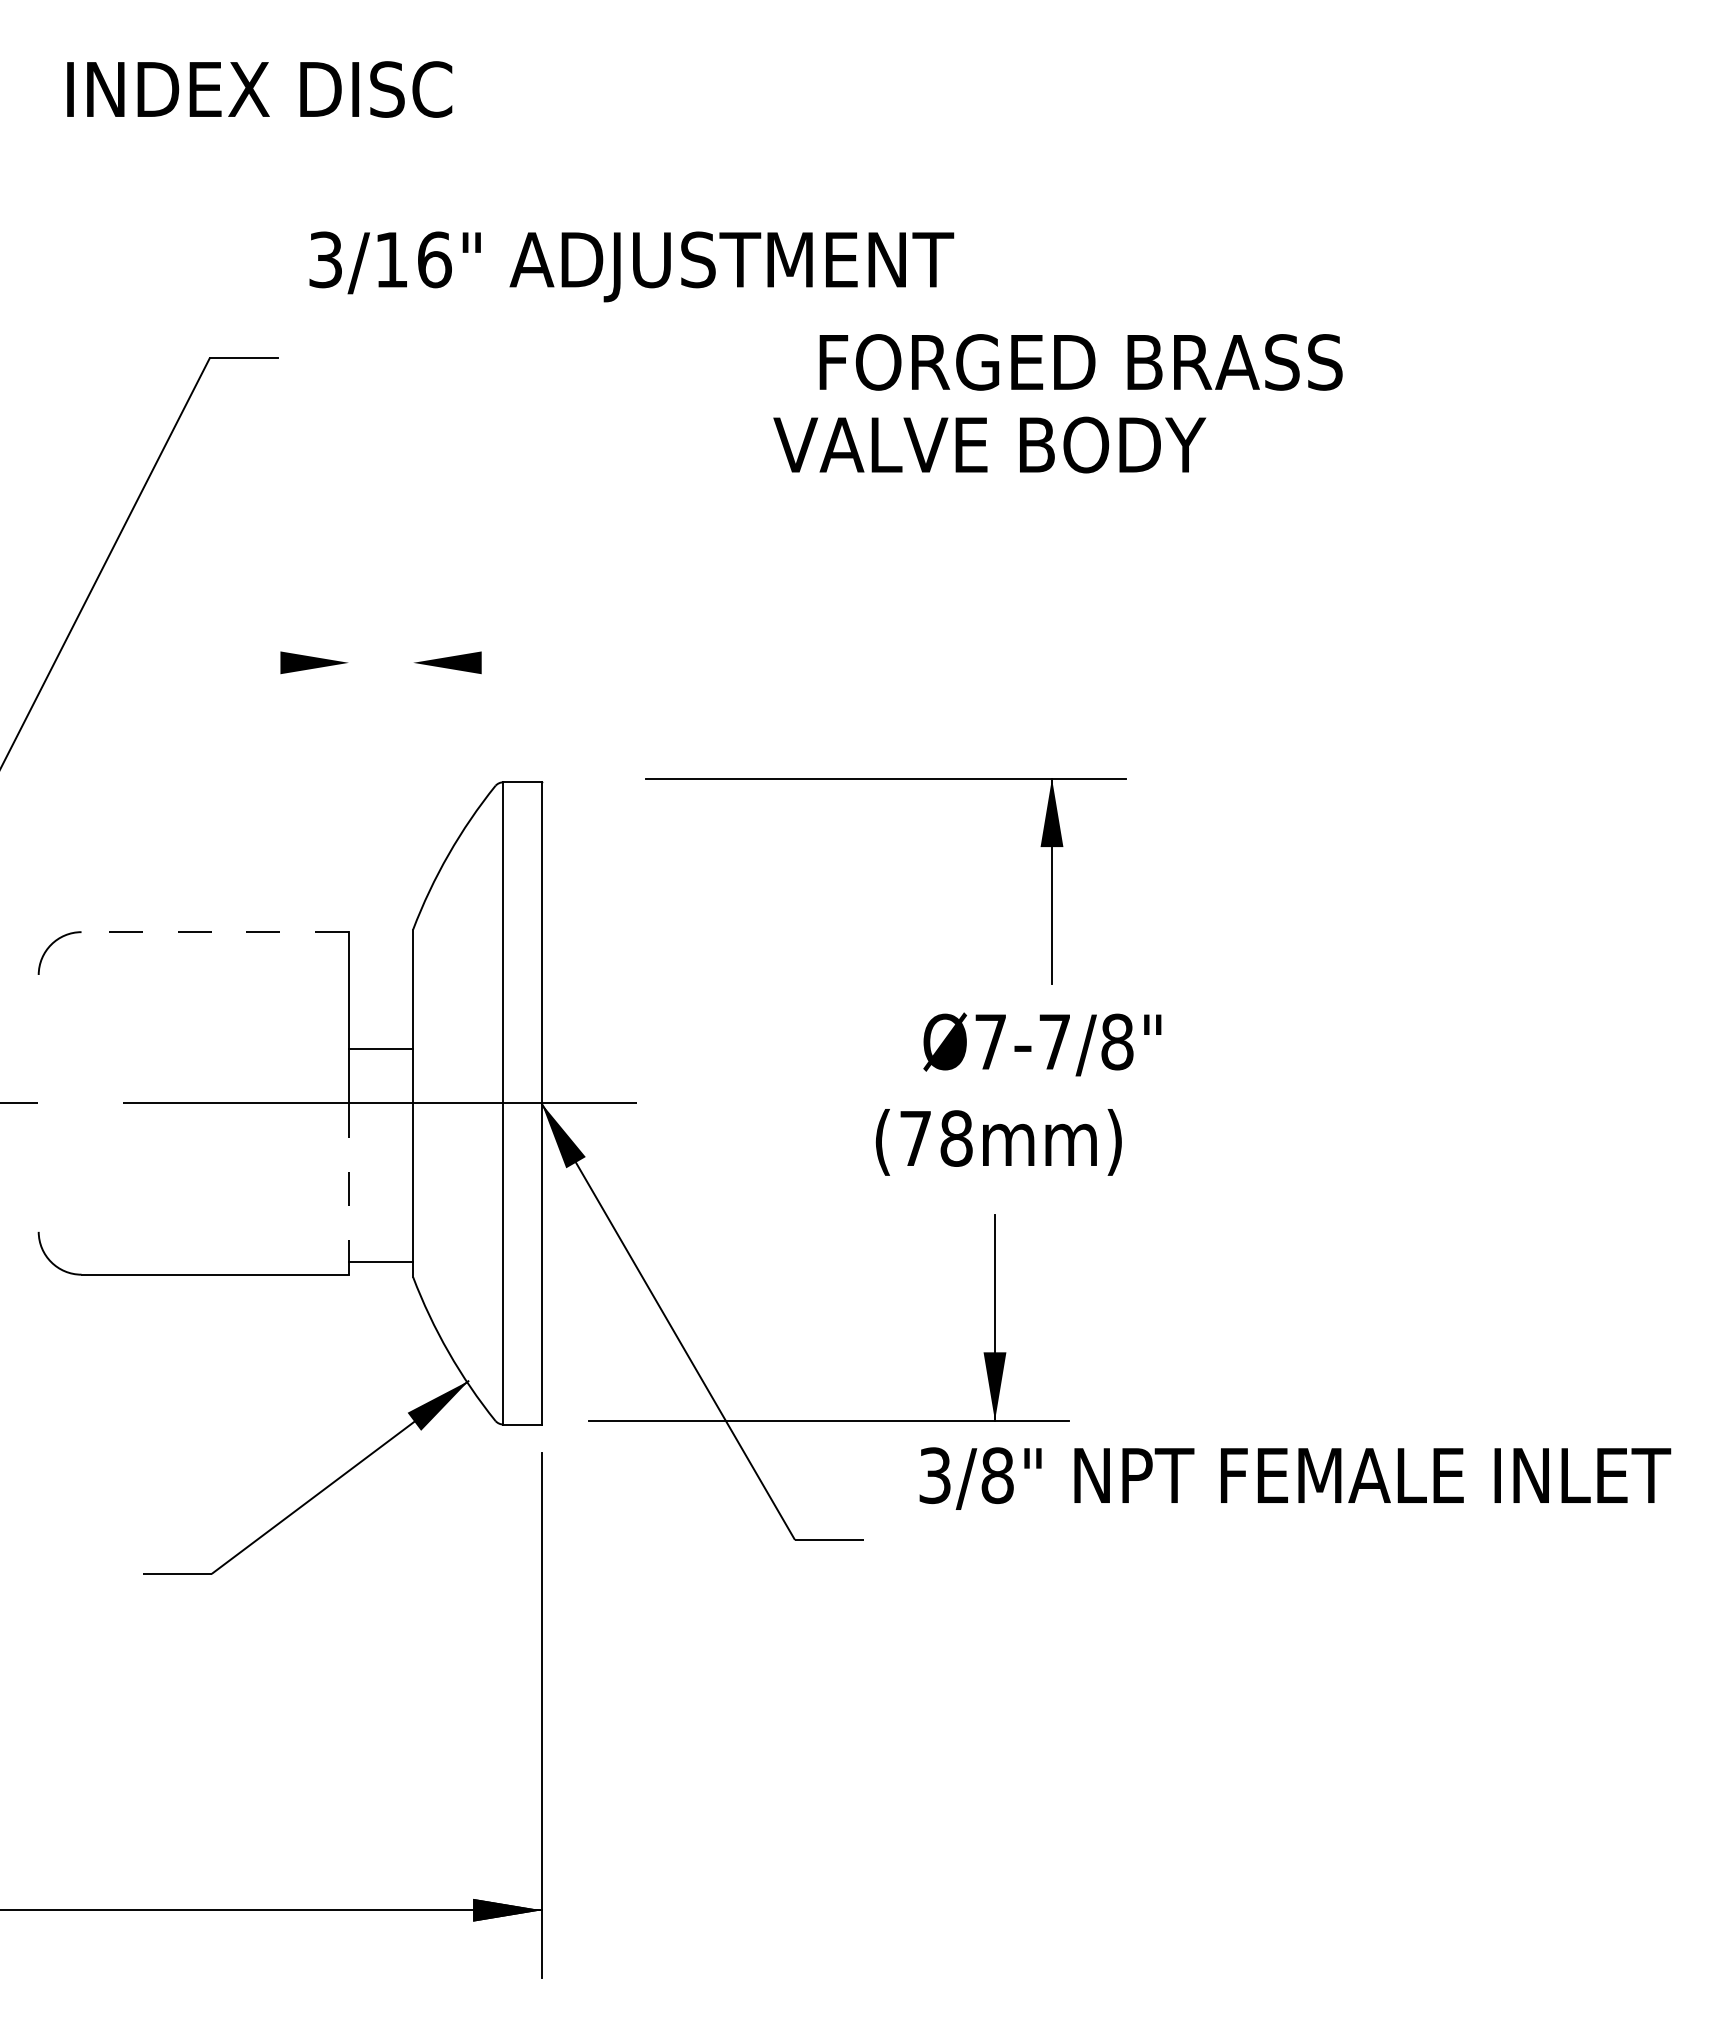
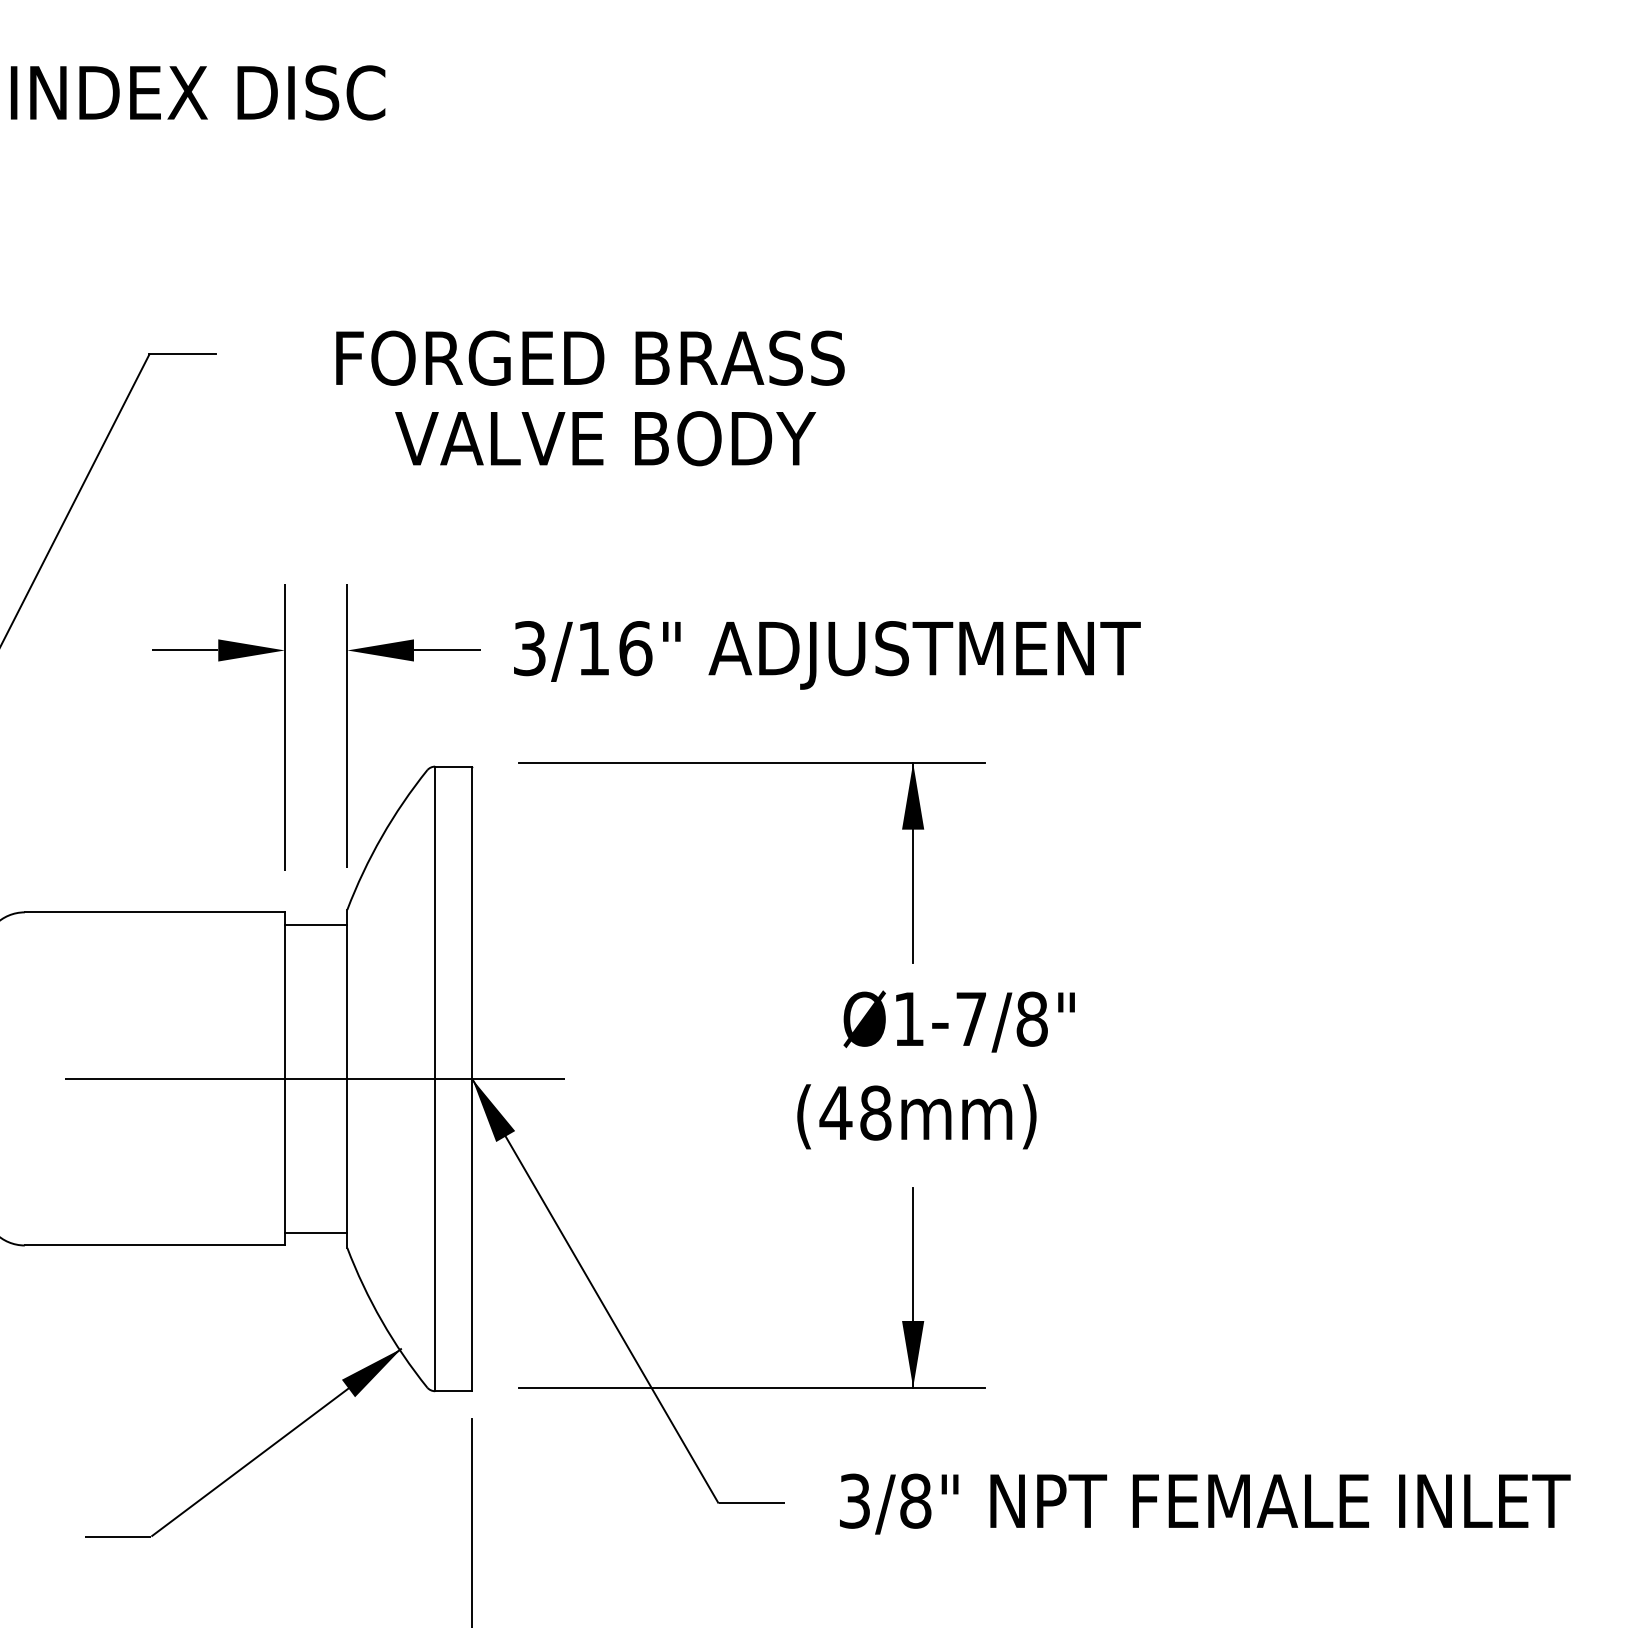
text: (631, 266) -> (827, 654), moved
text: (1080, 362) -> (589, 358), moved
text: (989, 444) -> (605, 438), moved
line: (245, 662) -> (184, 650), added
line: (515, 662) -> (446, 650), added
line: (413, 740) -> (347, 725), added
line: (348, 741) -> (284, 726), added
part: (885, 779) -> (751, 763), moved
line: (215, 932) -> (155, 912), dashed -> solid
text: (990, 1041) -> (908, 1018), Ø7-7/8" -> Ø1-7/8"
line: (380, 1048) -> (315, 924), moved
text: (915, 1138) -> (835, 1113), (78mm) -> (48mm)
line: (348, 1189) -> (284, 1162), dashed -> solid
text: (1295, 1478) -> (1205, 1503), moved

